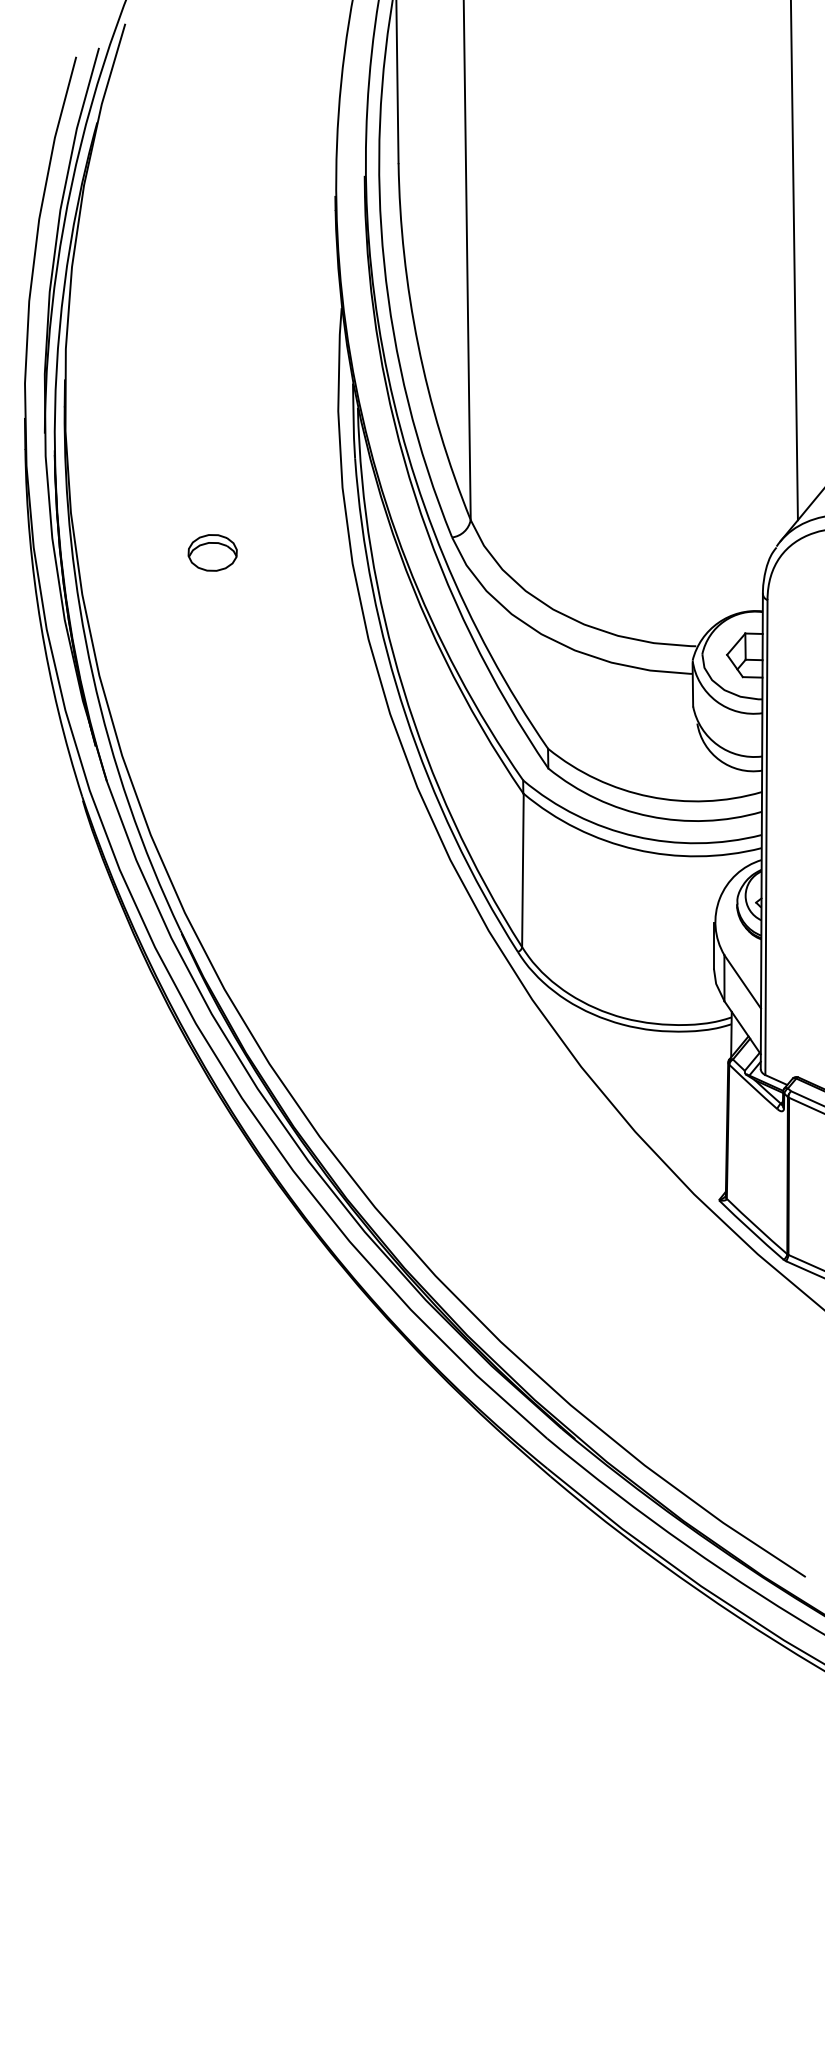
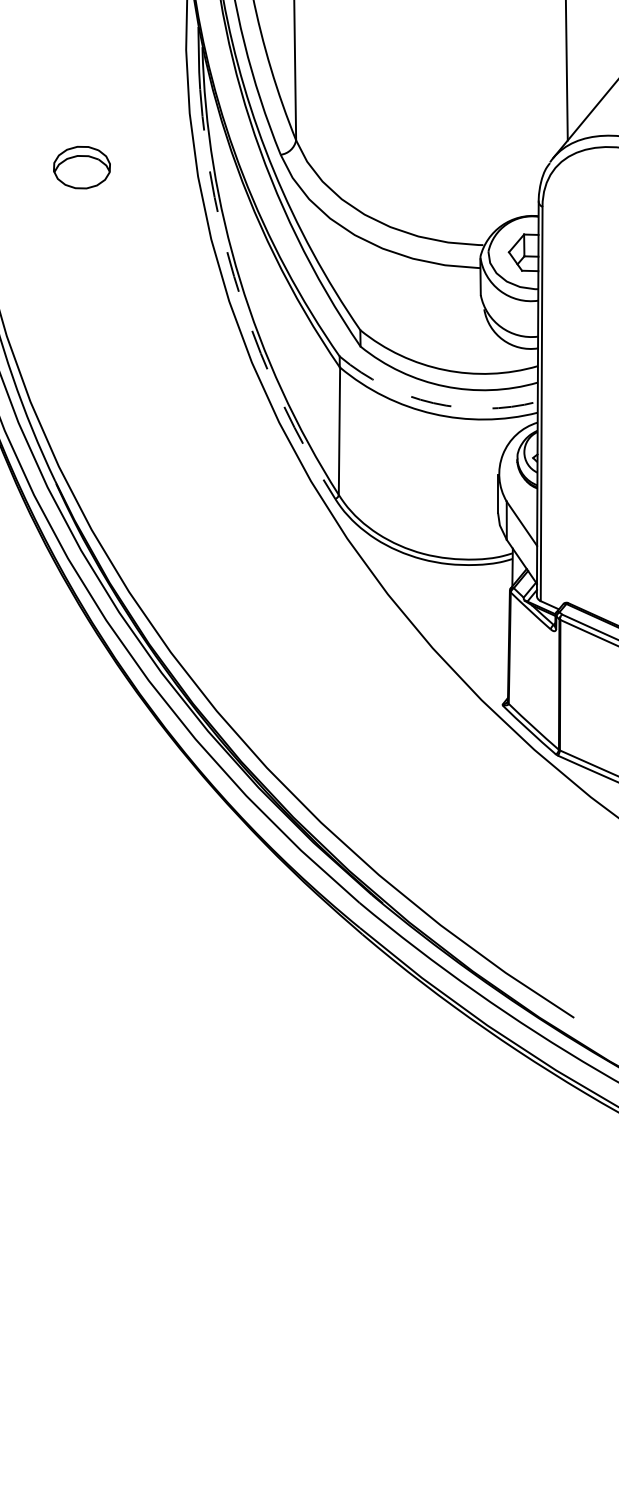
part: (212, 552) -> (81, 167), size x1.4
arc: (405, 715) -> (241, 302), solid -> dashed
arc: (635, 836) -> (432, 403), solid -> dashed

